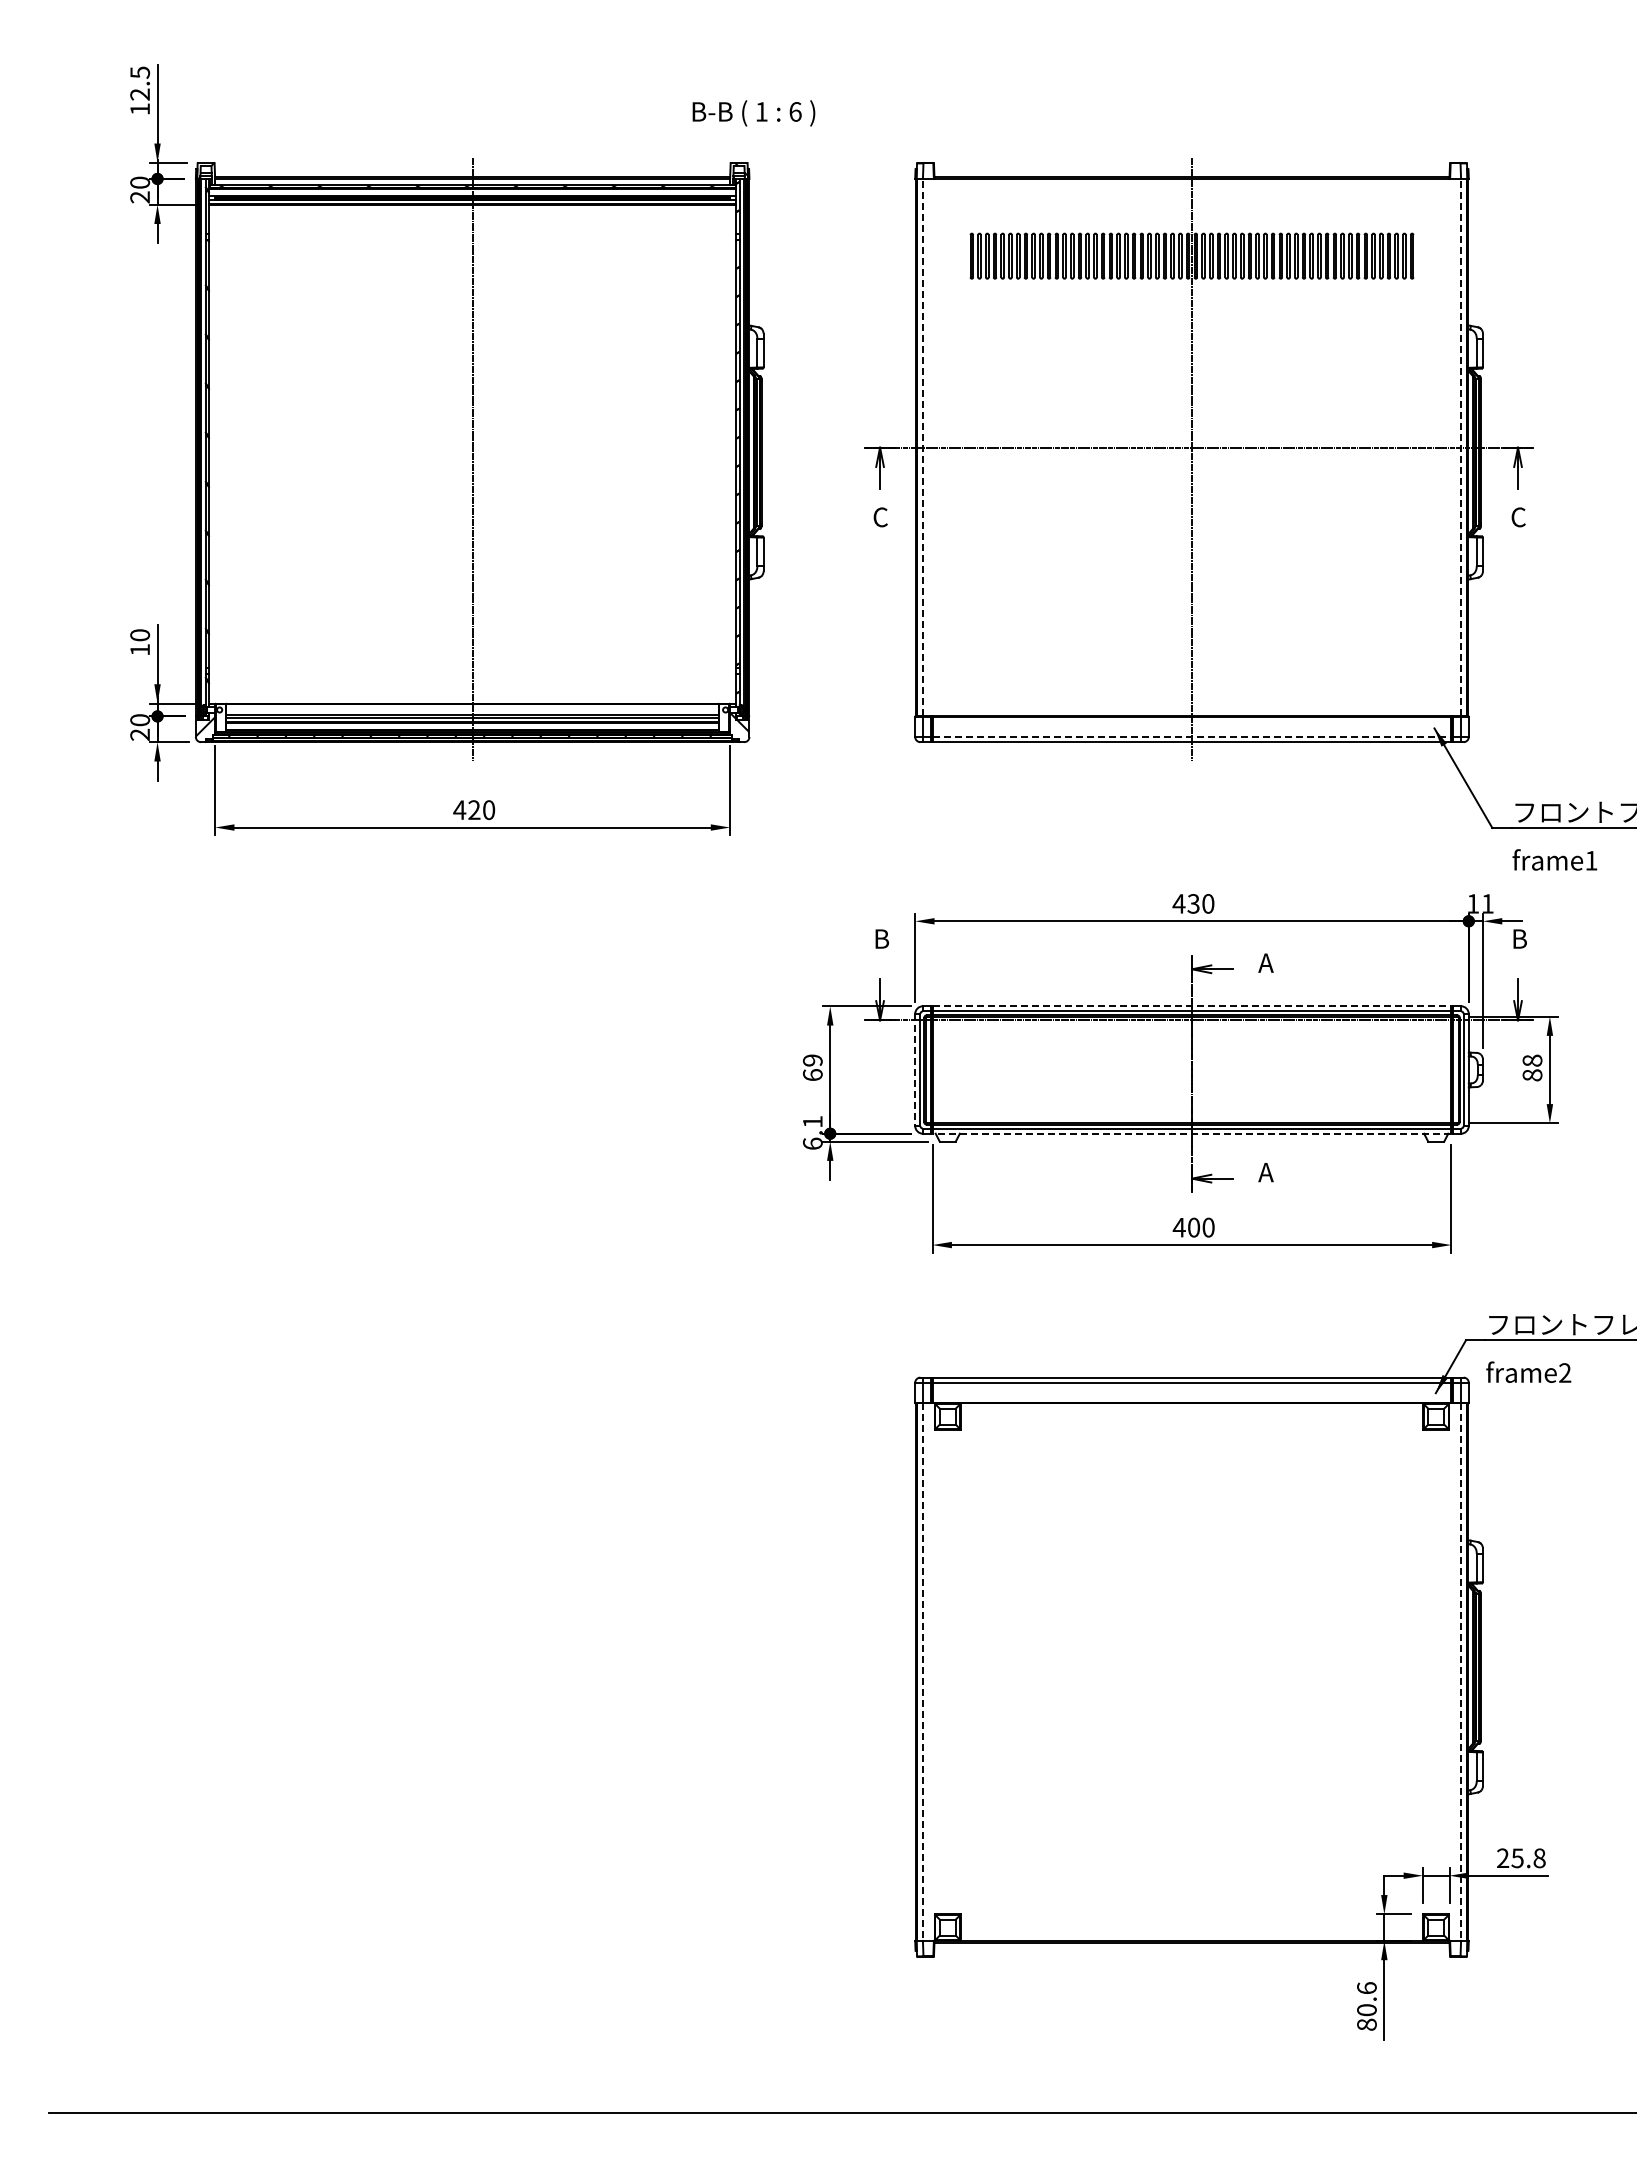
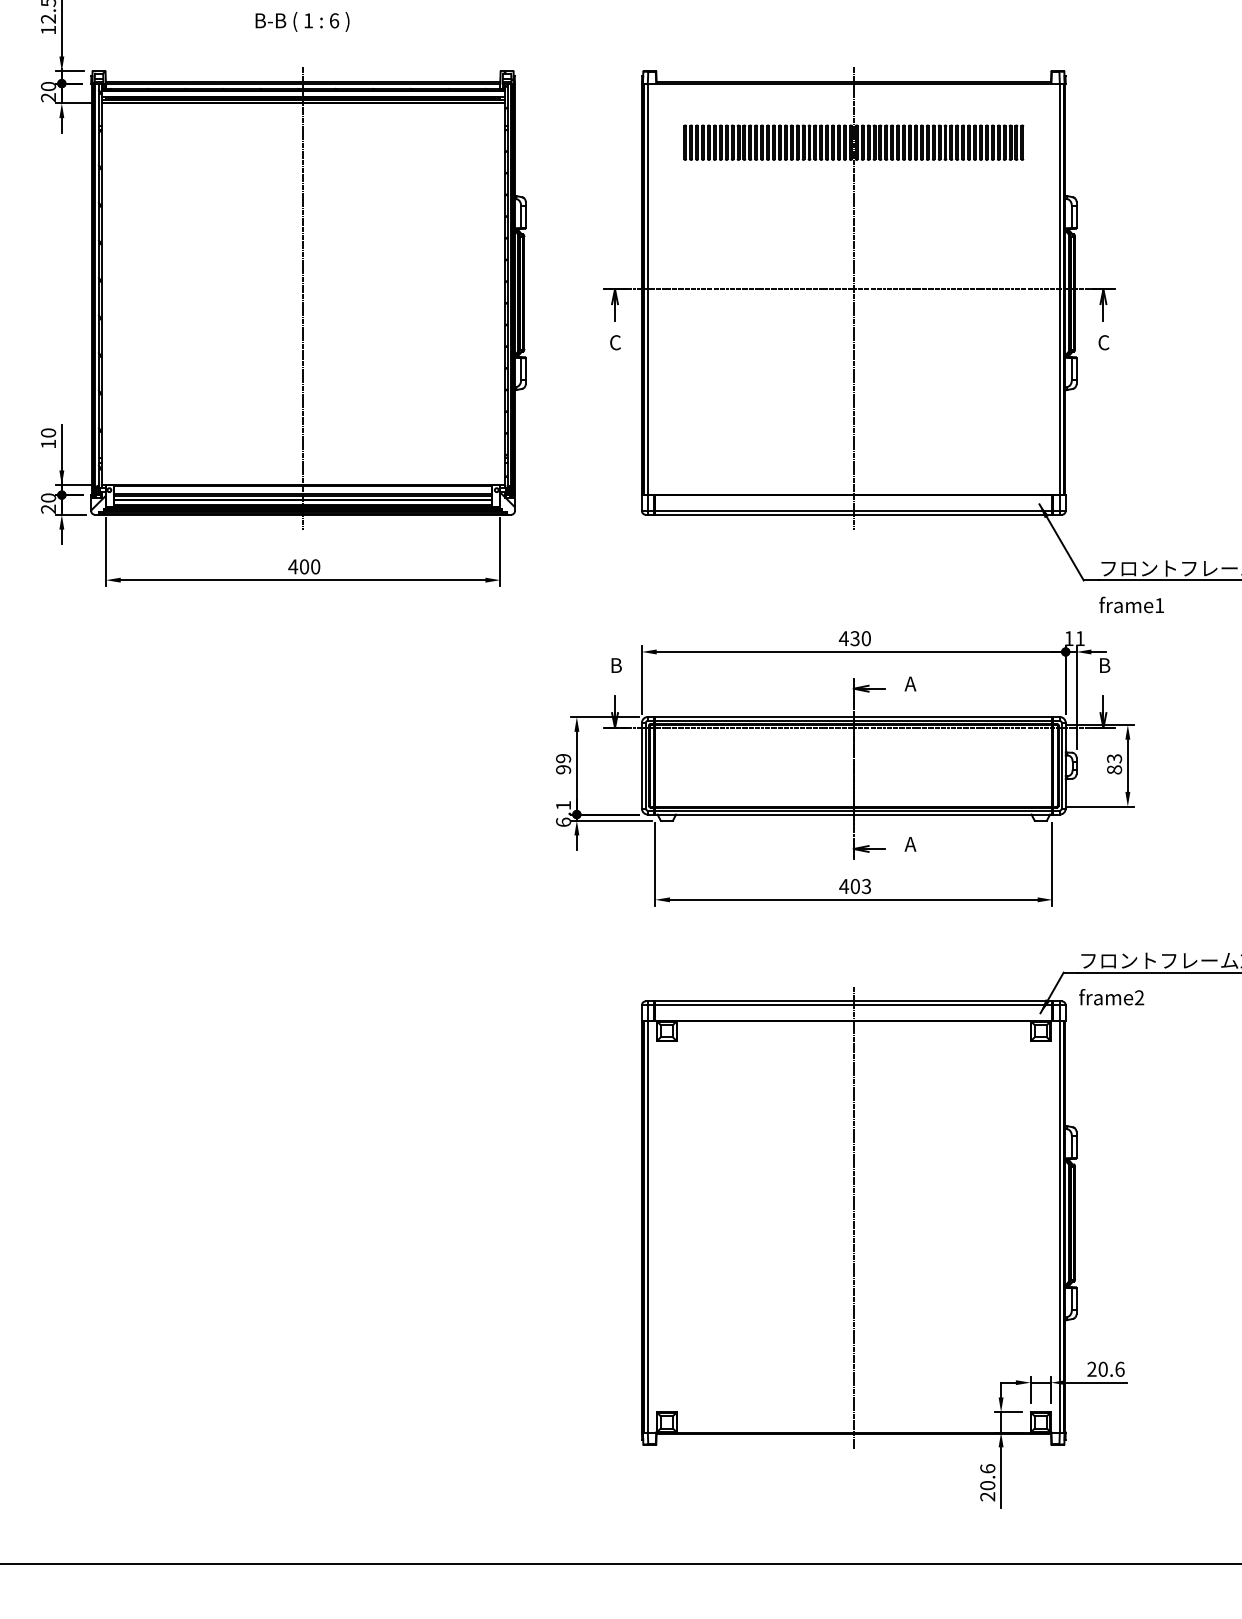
text: (753, 113) -> (302, 22), moved
line: (923, 447) -> (648, 289), dashed -> solid
line: (1460, 447) -> (1059, 289), dashed -> solid
line: (1192, 737) -> (854, 511), dashed -> solid
text: (474, 810) -> (304, 567), 420 -> 400
line: (1192, 1006) -> (854, 717), dashed -> solid
text: (1532, 1060) -> (1114, 758), 88 -> 83
line: (915, 1070) -> (642, 766), dashed -> solid
text: (812, 1075) -> (563, 770), 69 -> 99
line: (1191, 1133) -> (853, 814), dashed -> solid
text: (1208, 1227) -> (866, 886), 400 -> 403
line: (1192, 1660) -> (854, 1217), added
line: (923, 1672) -> (648, 1227), dashed -> solid
line: (1460, 1672) -> (1059, 1227), dashed -> solid
text: (1528, 1858) -> (1111, 1369), 25.8 -> 20.6
text: (1366, 2024) -> (987, 1496), 80.6 -> 20.6

